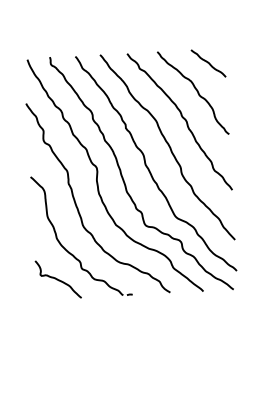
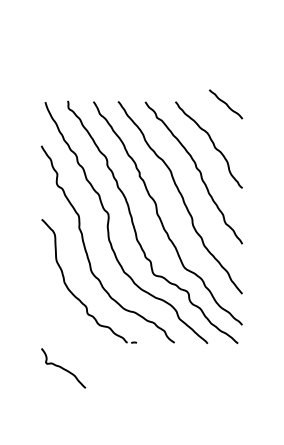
curve: (209, 63) -> (226, 104), moved
curve: (58, 279) -> (63, 368), moved

